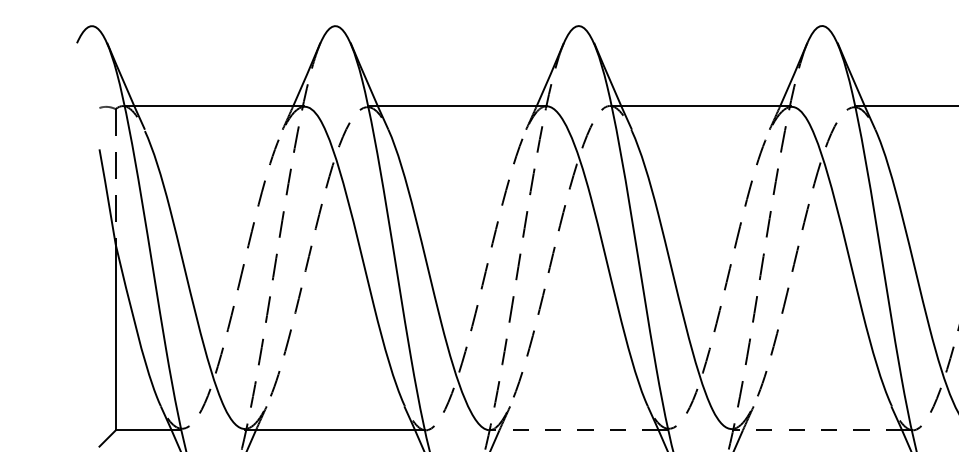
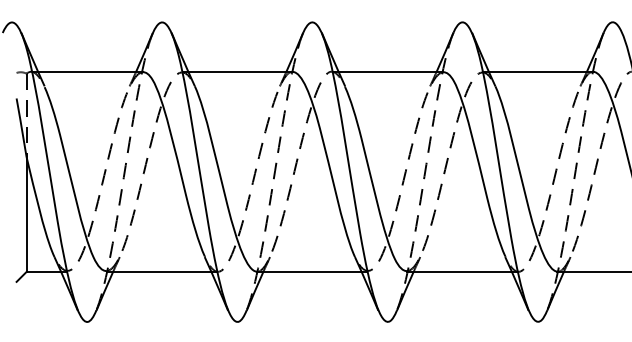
line: (572, 429) -> (308, 271), dashed -> solid
line: (817, 429) -> (459, 271), dashed -> solid

